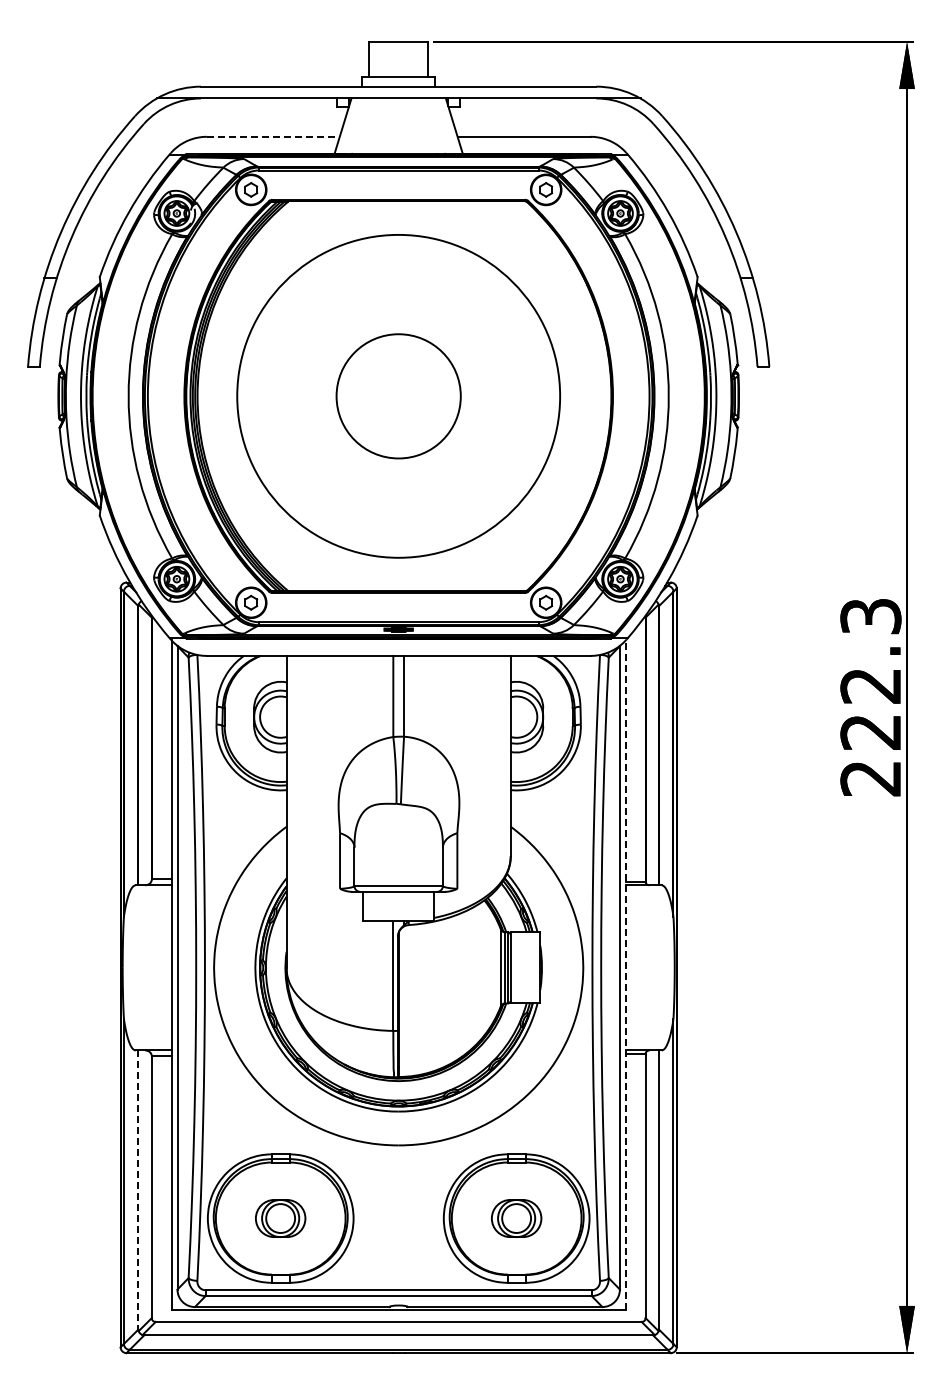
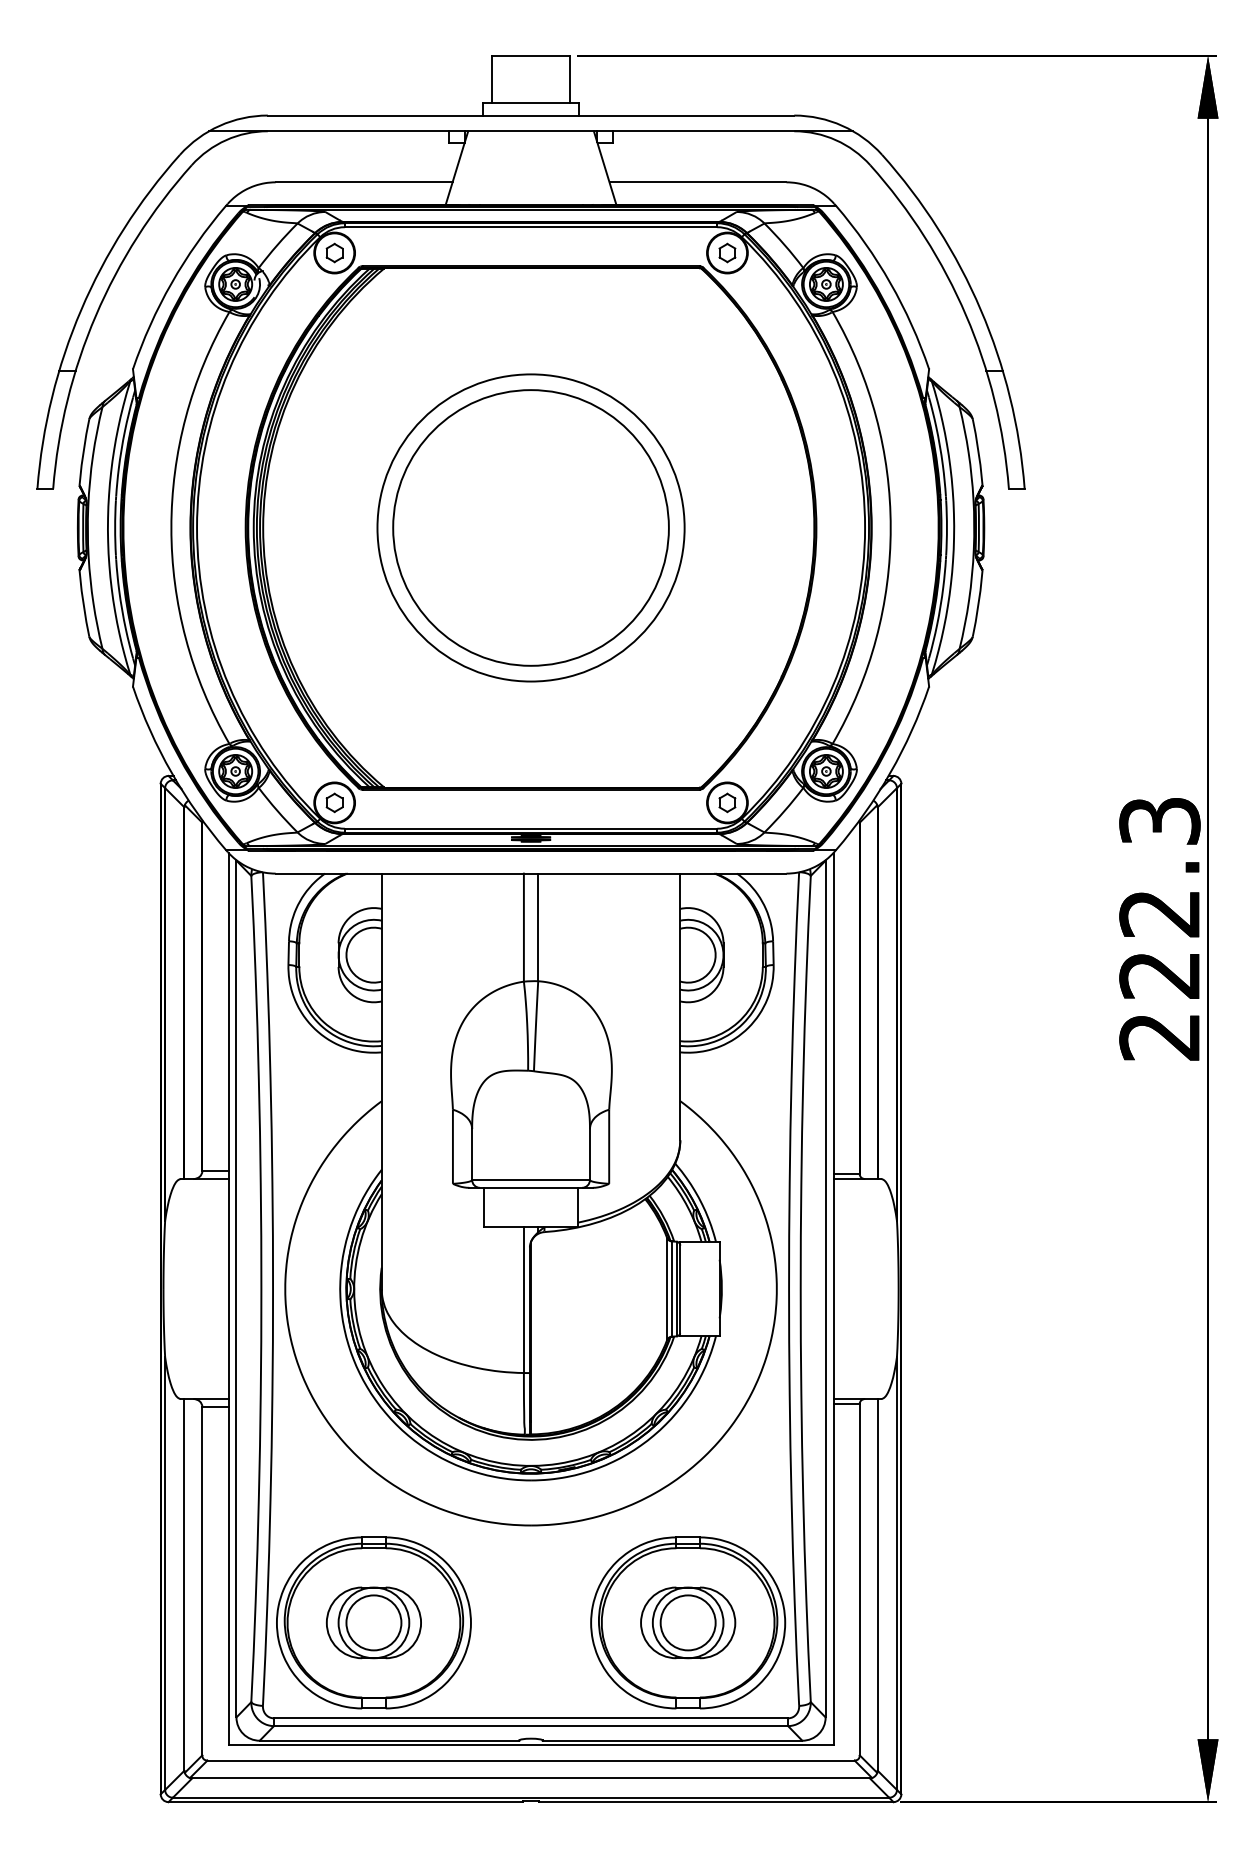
line: (273, 136) -> (364, 181), dashed -> solid
circle: (398, 395) -> (530, 526), size x1.67
circle: (398, 396) -> (530, 528), size x0.71
line: (625, 975) -> (833, 1299), dashed -> solid
line: (138, 1190) -> (184, 1585), dashed -> solid
part: (280, 1218) -> (373, 1622), size x1.43
part: (516, 1218) -> (687, 1622), size x1.43

